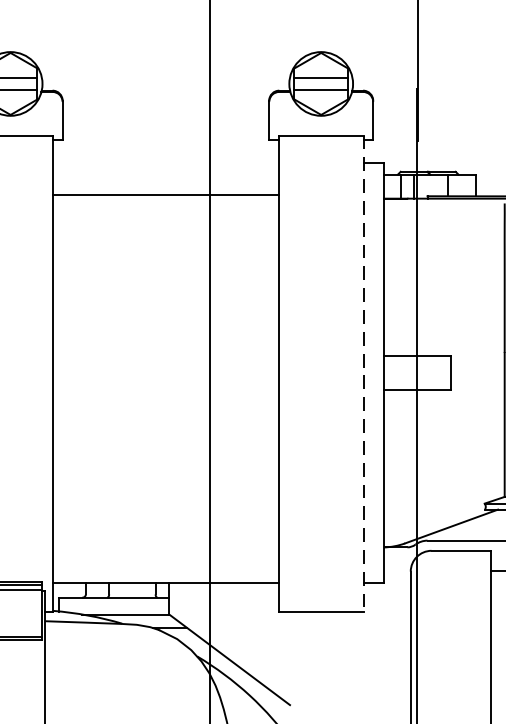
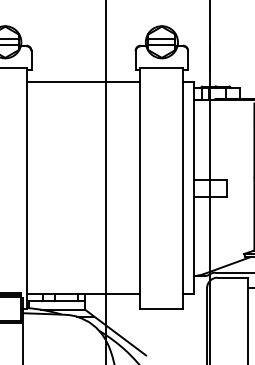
line: (165, 195) -> (83, 82), moved
line: (364, 373) -> (183, 188), dashed -> solid

